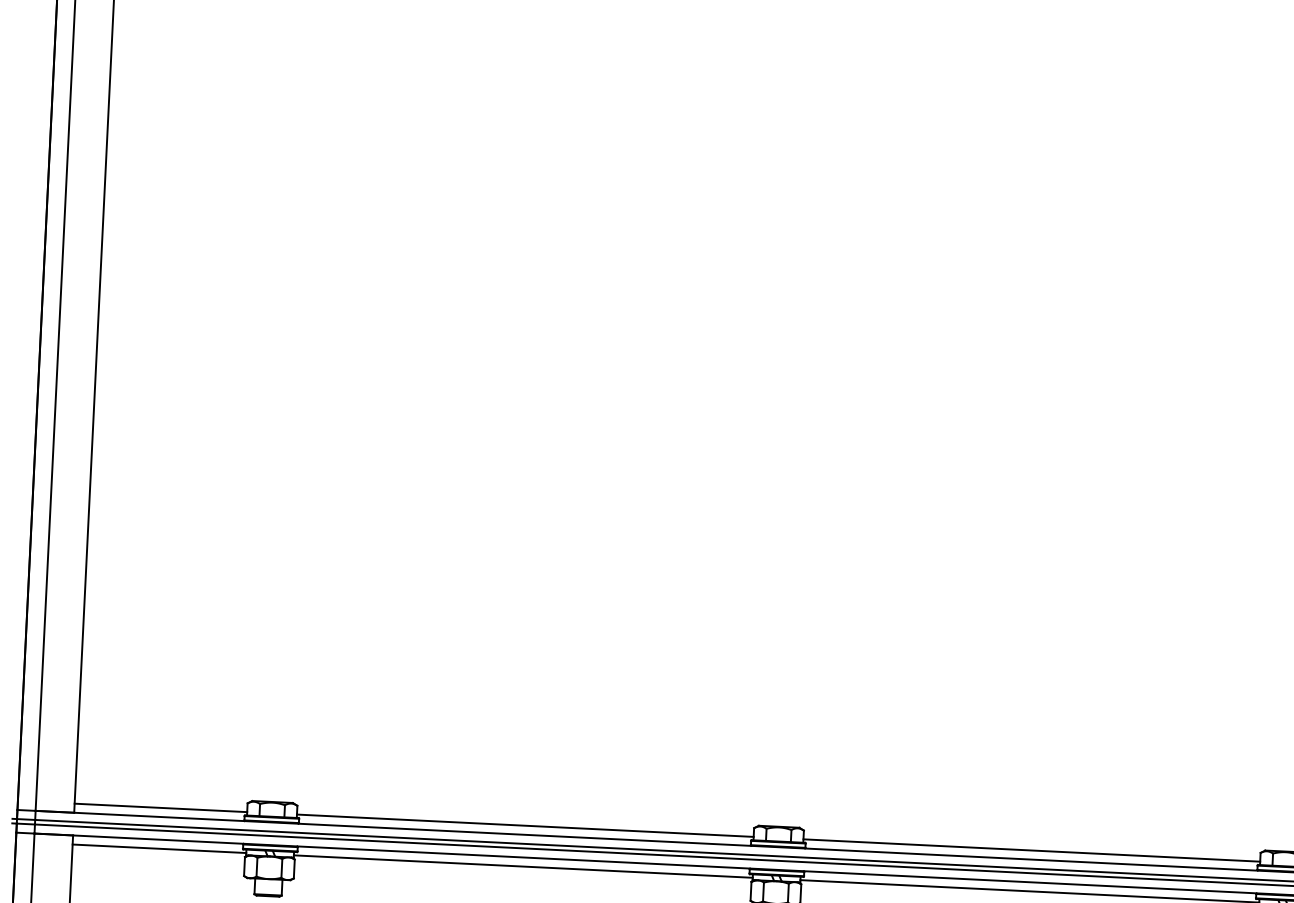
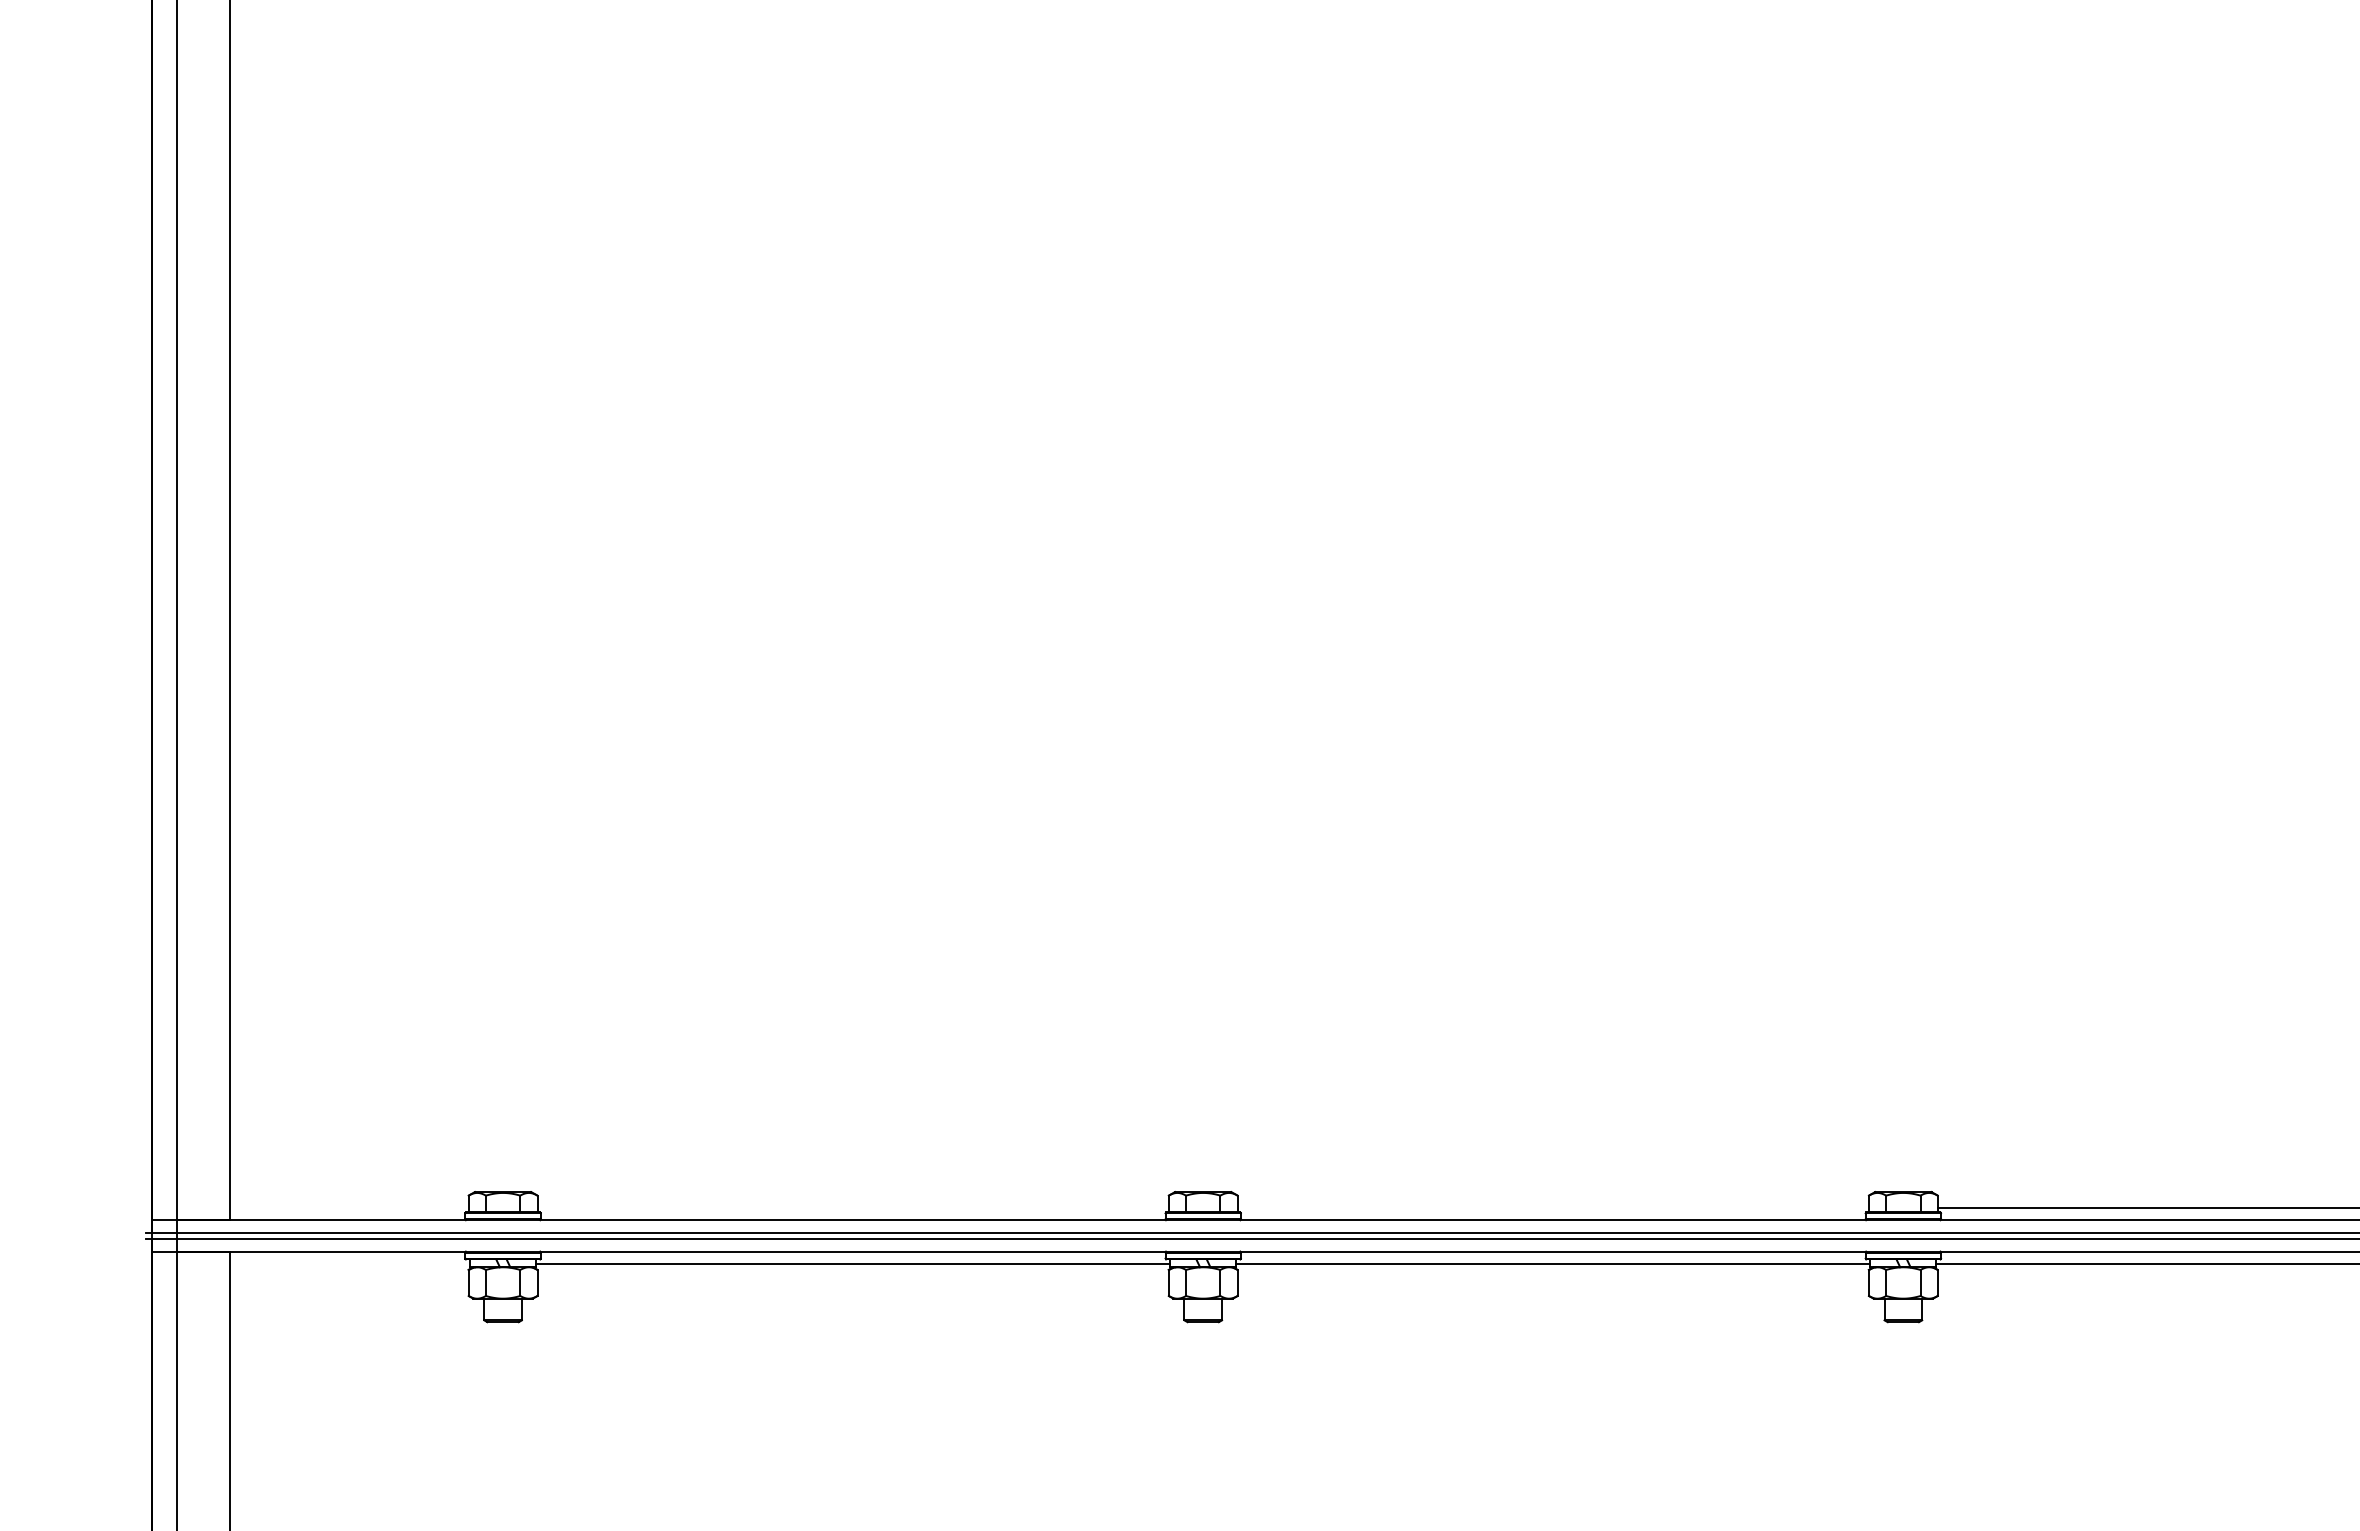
line: (160, 807) -> (349, 1207), removed
line: (524, 825) -> (852, 1207), removed
line: (159, 849) -> (350, 1264), removed
line: (1031, 850) -> (1552, 1207), removed

